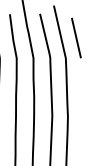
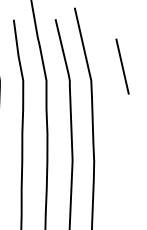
line: (76, 37) -> (122, 65), moved

